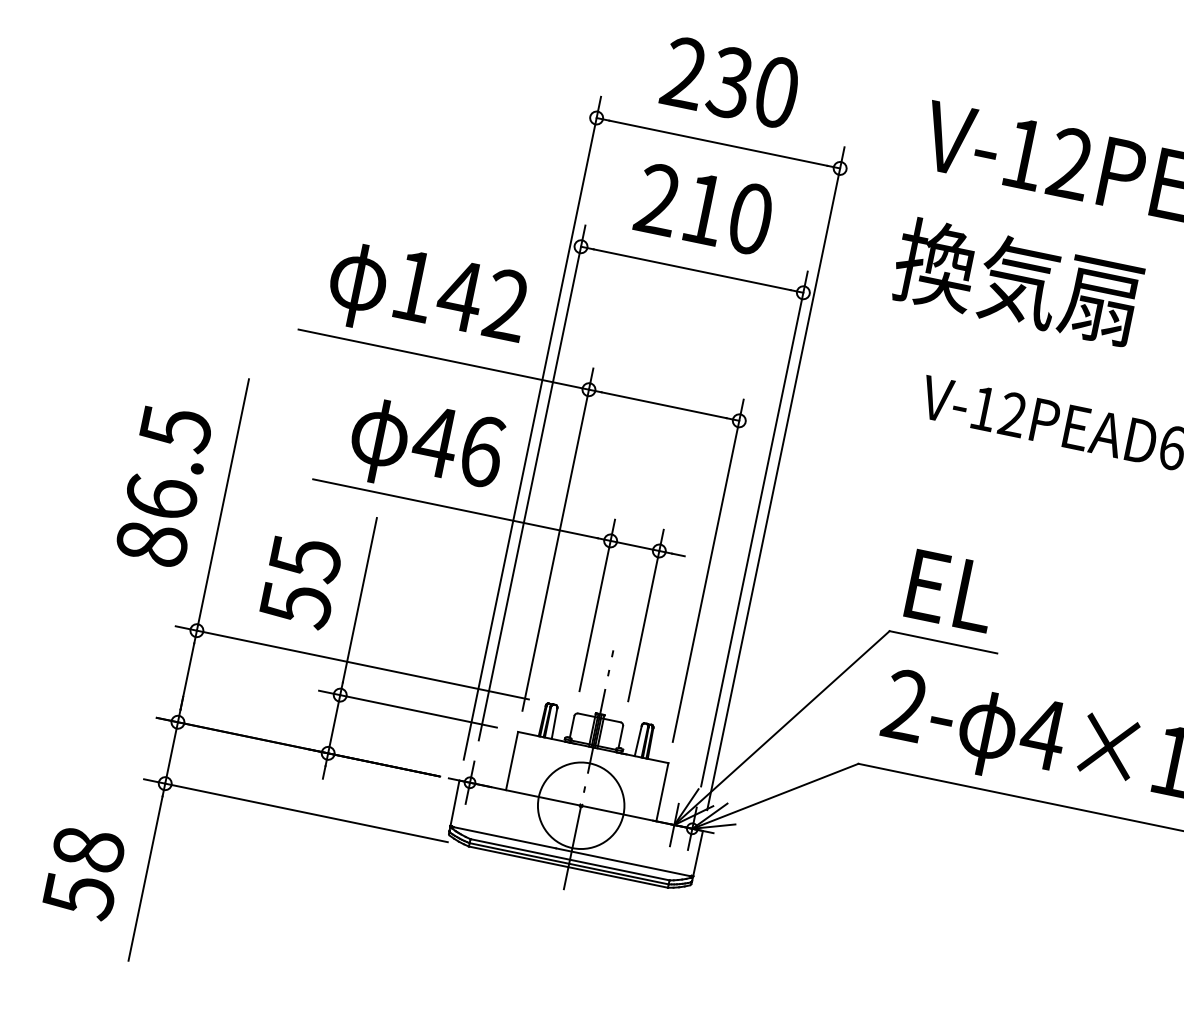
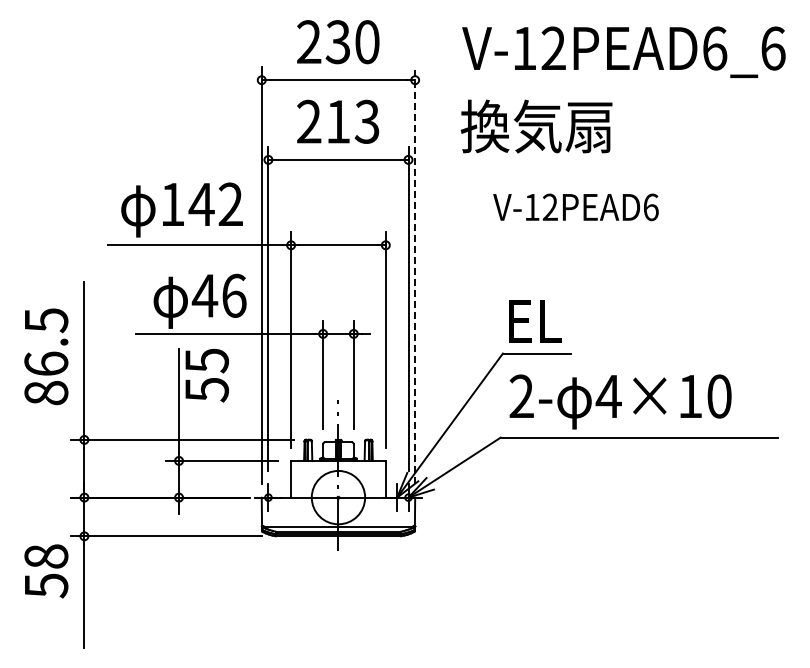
text: (749, 217) -> (366, 121), 210 -> 213
line: (776, 478) -> (415, 275), solid -> dashed
text: (301, 582) -> (207, 375), moved
text: (83, 873) -> (46, 571), moved

